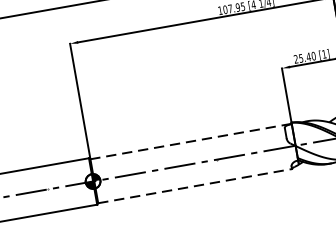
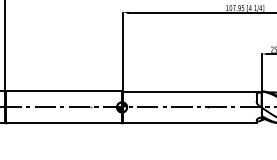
line: (189, 142) -> (191, 92), dashed -> solid
line: (194, 186) -> (189, 122), dashed -> solid

